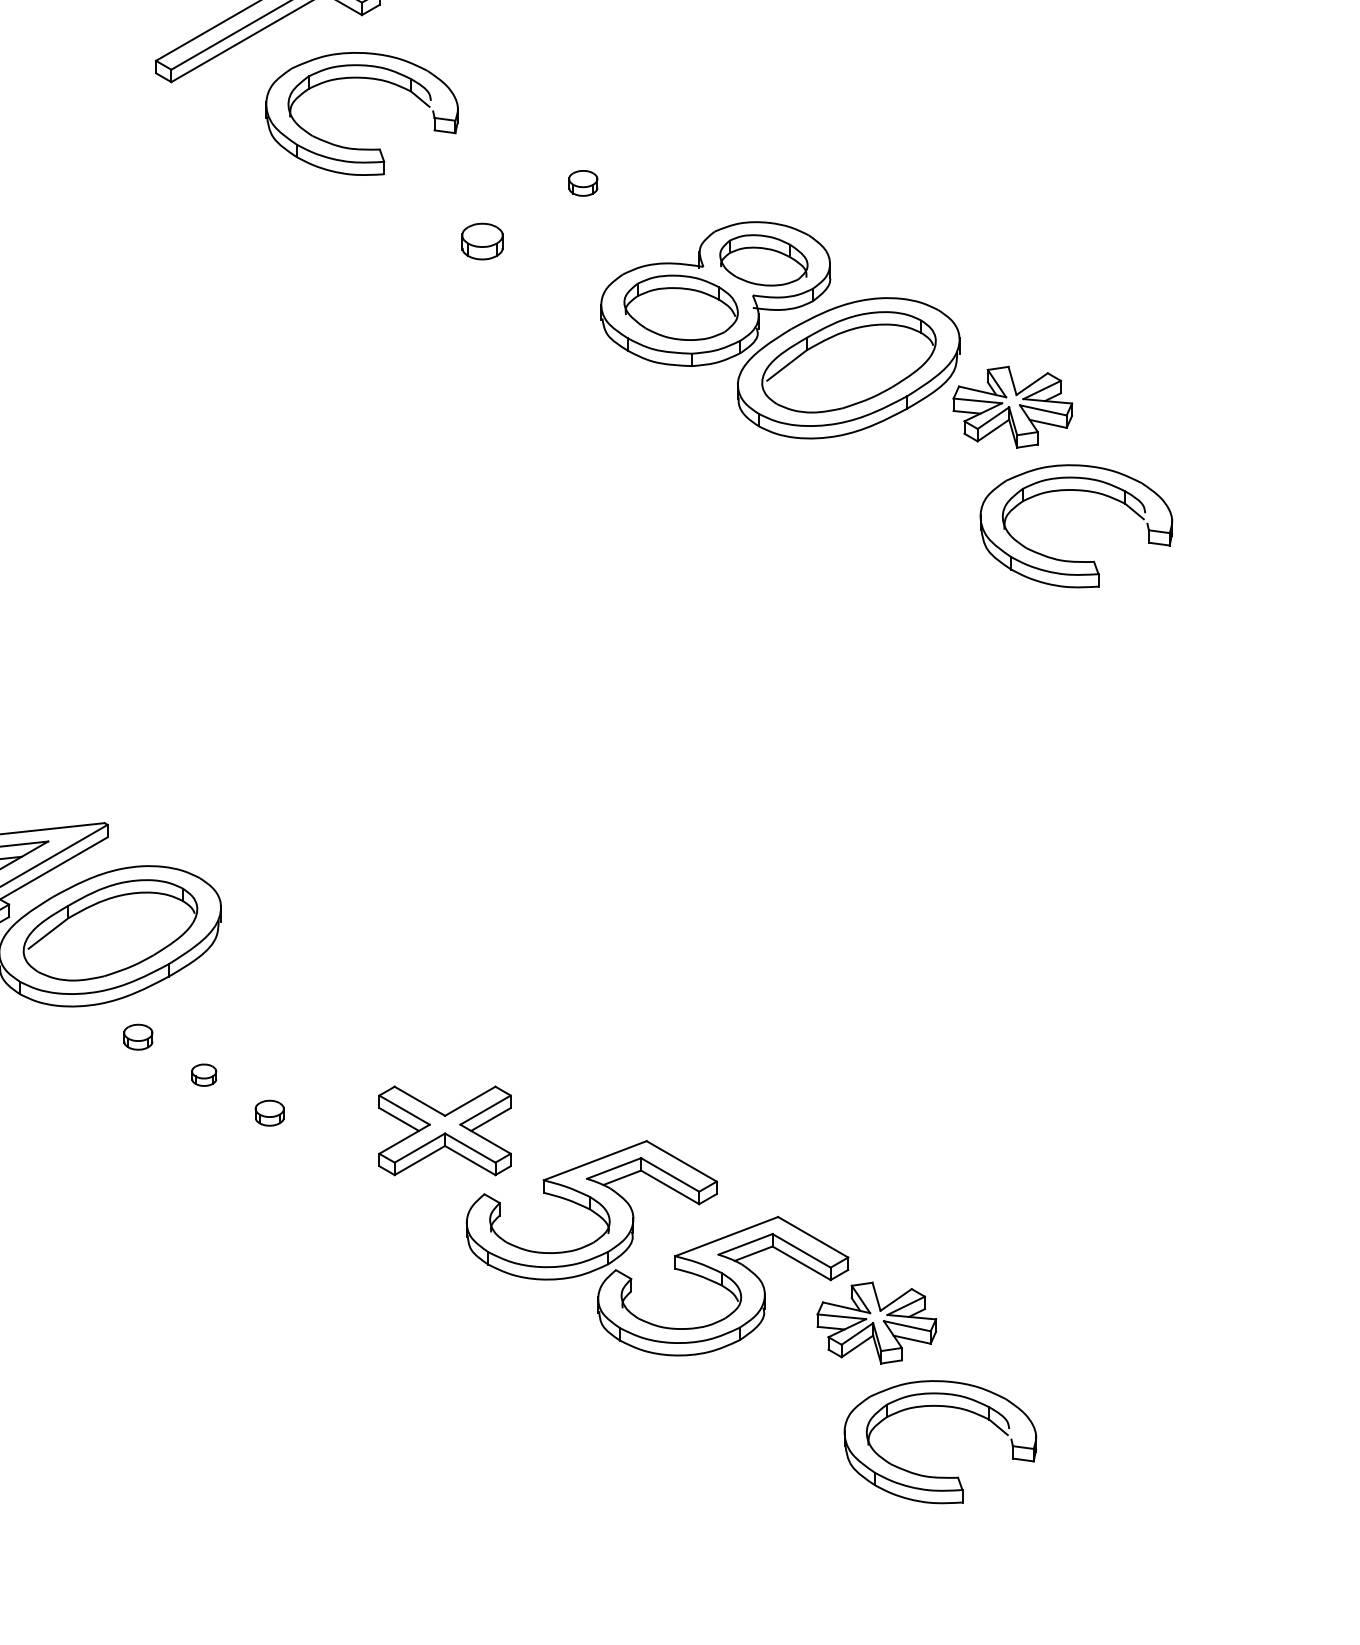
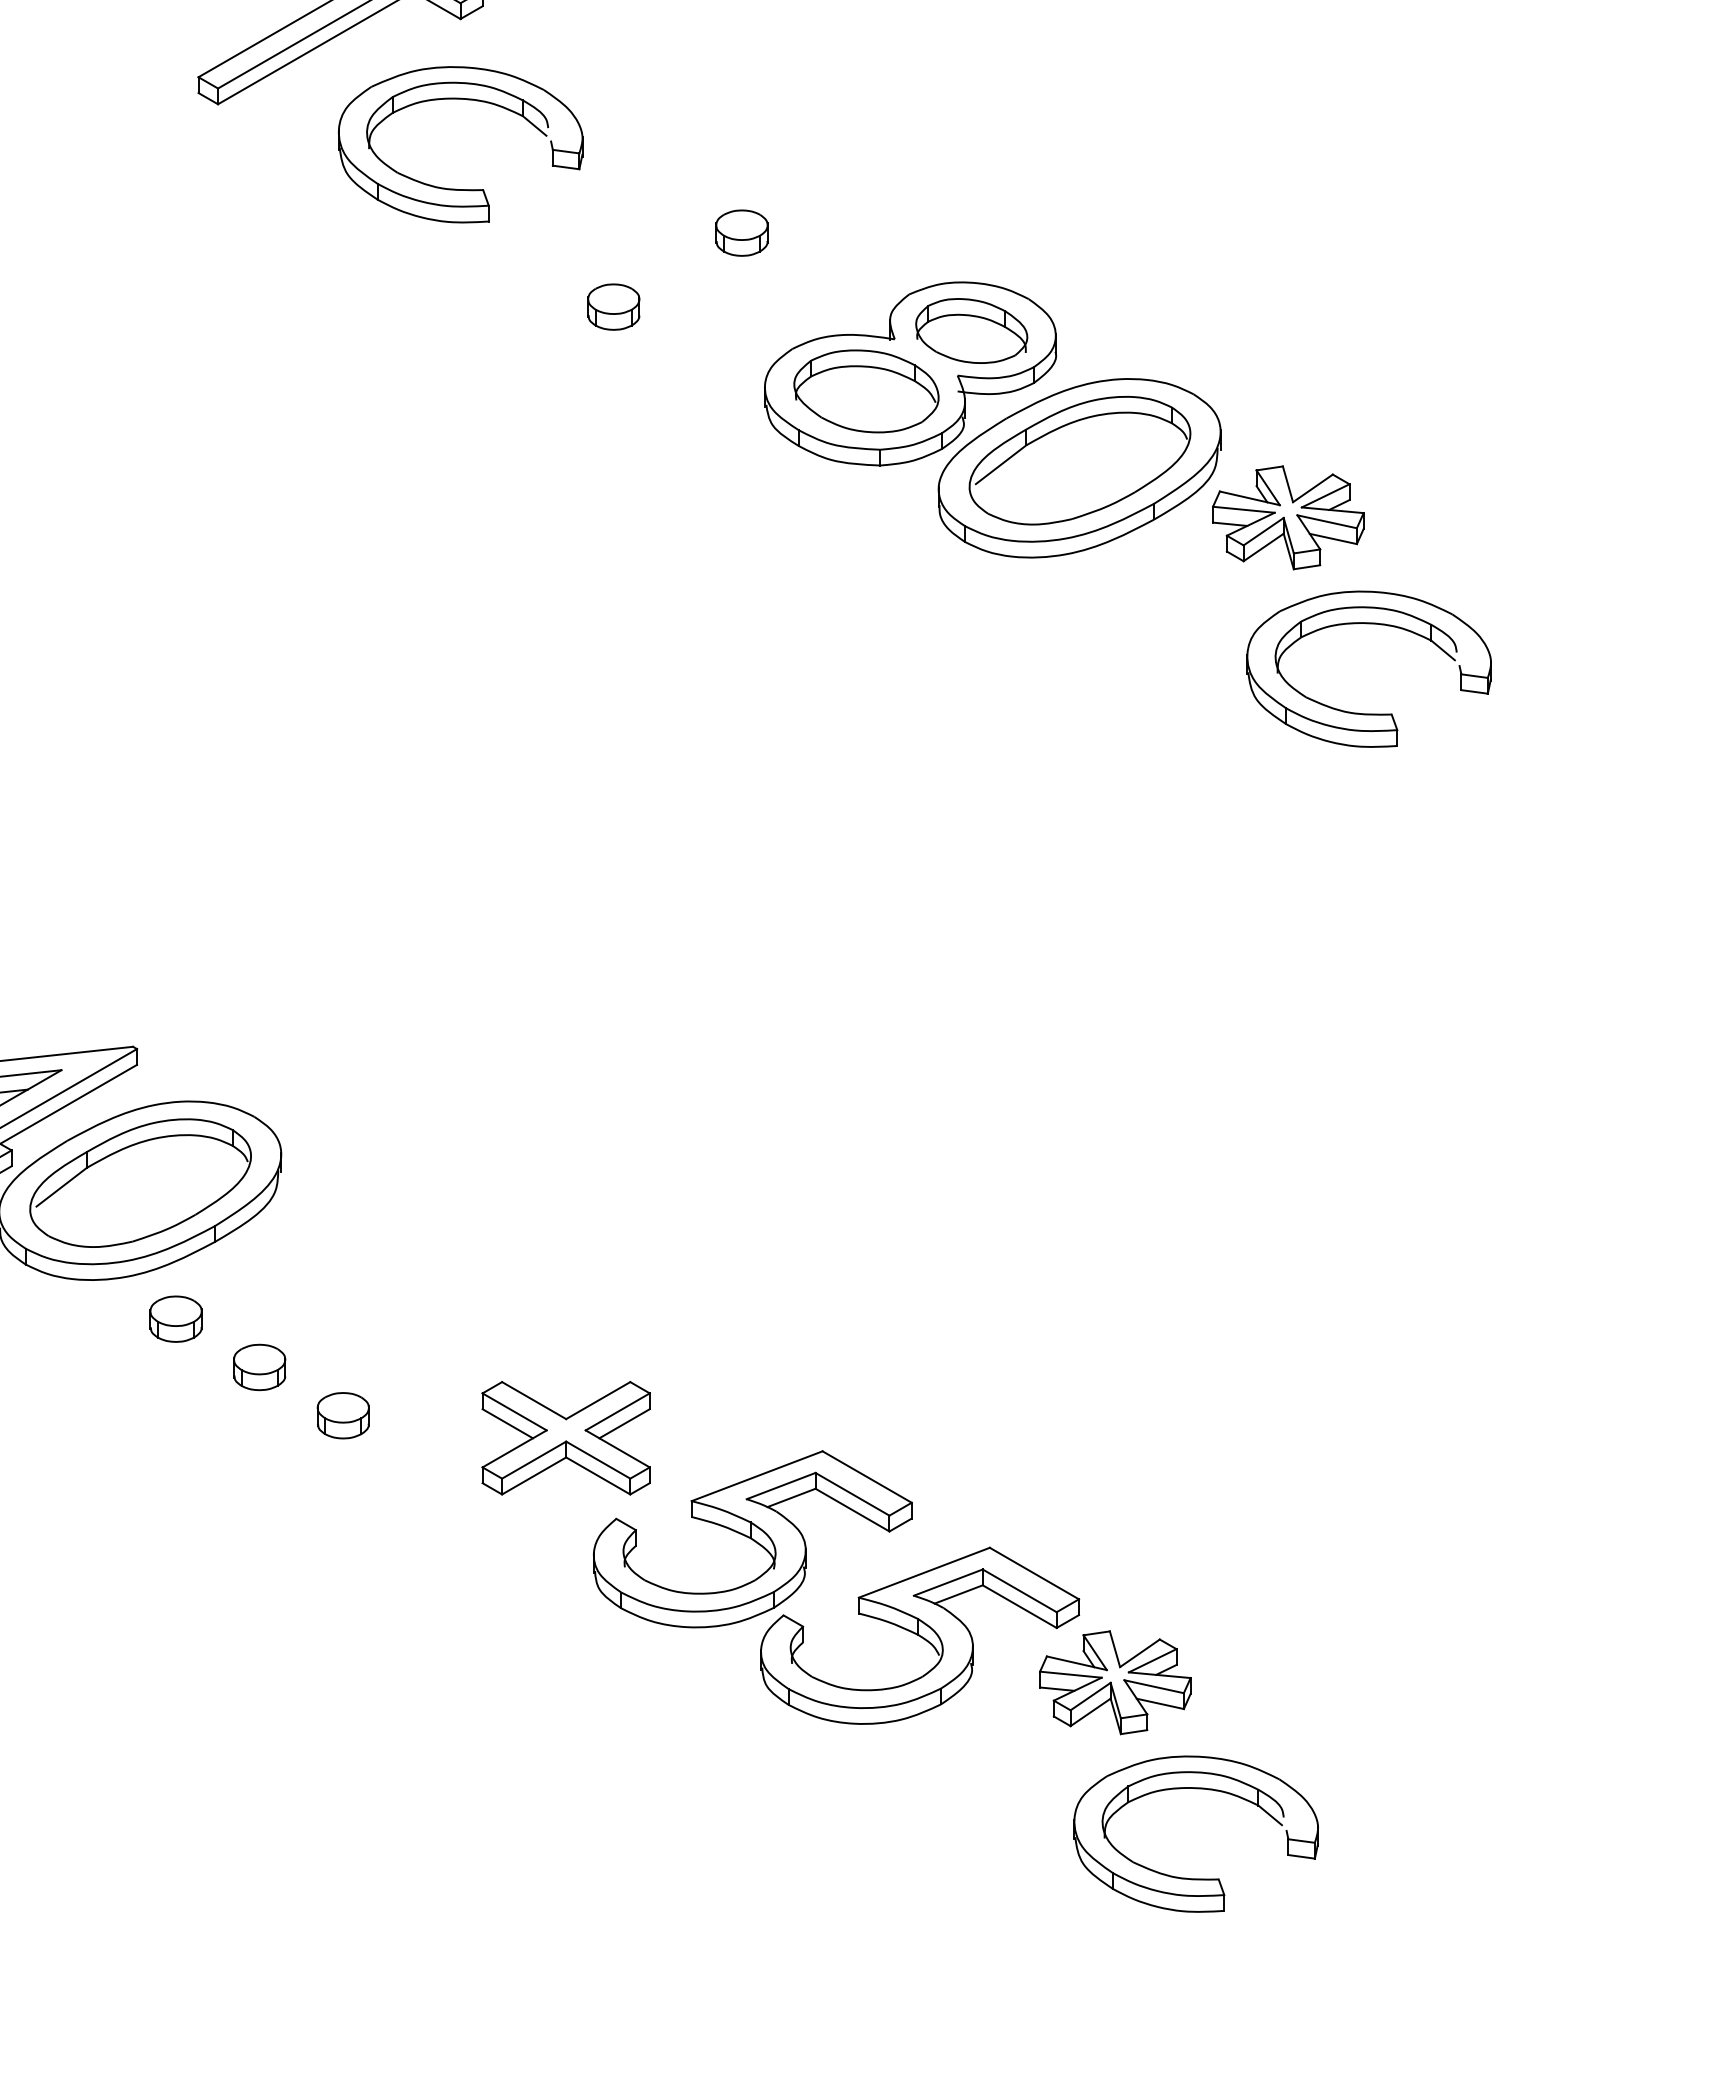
part: (582, 182) -> (741, 232), size x1.43
part: (137, 1036) -> (175, 1318), size x1.43
part: (203, 1075) -> (259, 1367), size x1.67
part: (269, 1113) -> (342, 1415), size x1.43

